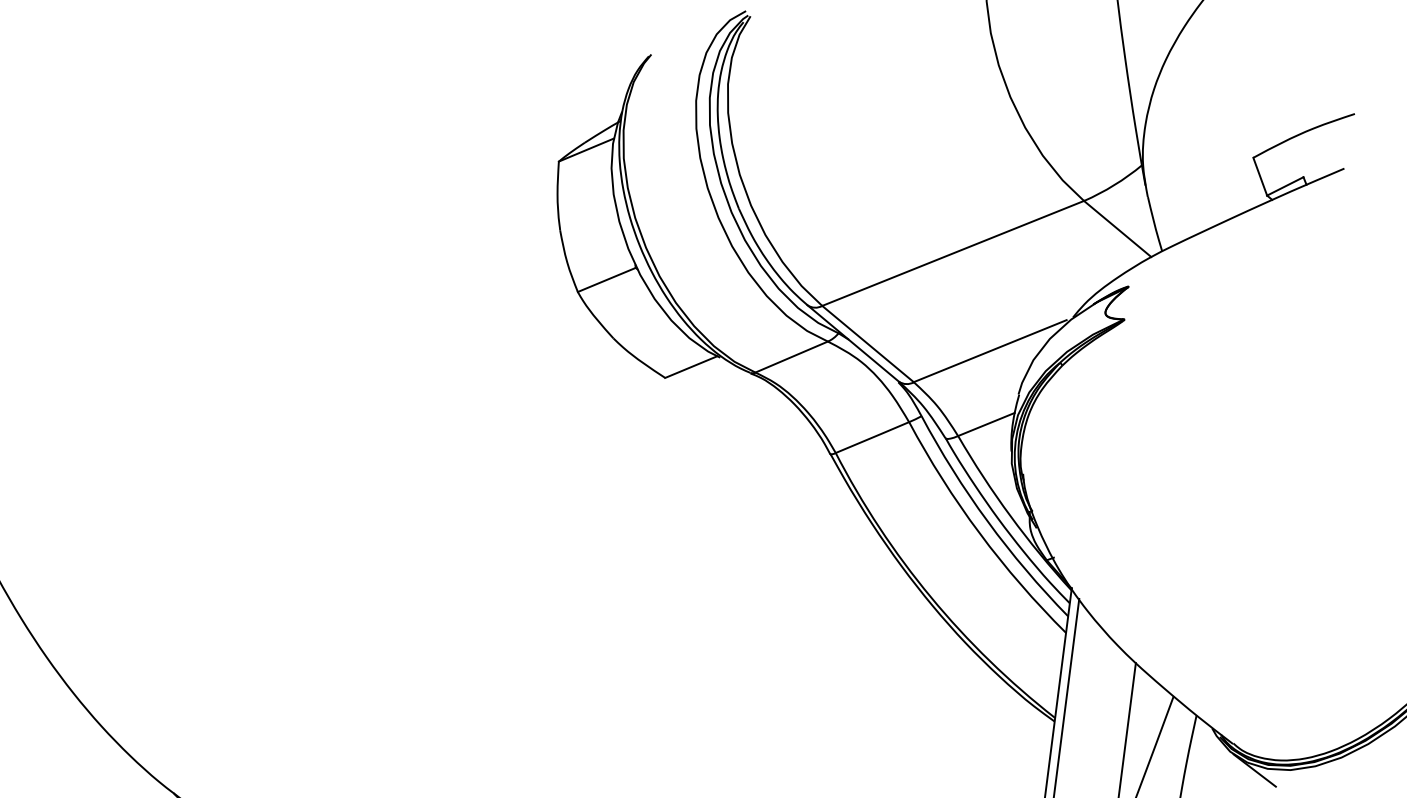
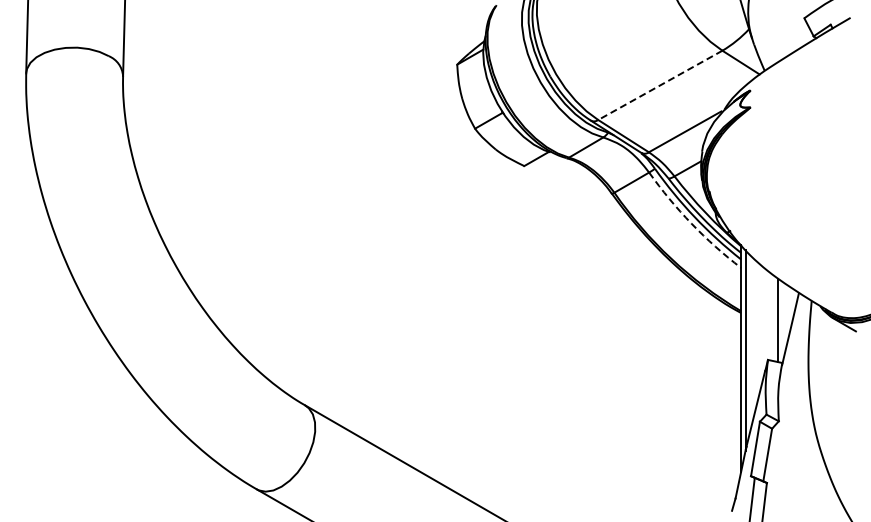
line: (951, 253) -> (659, 85), solid -> dashed
arc: (979, 532) -> (691, 223), solid -> dashed

